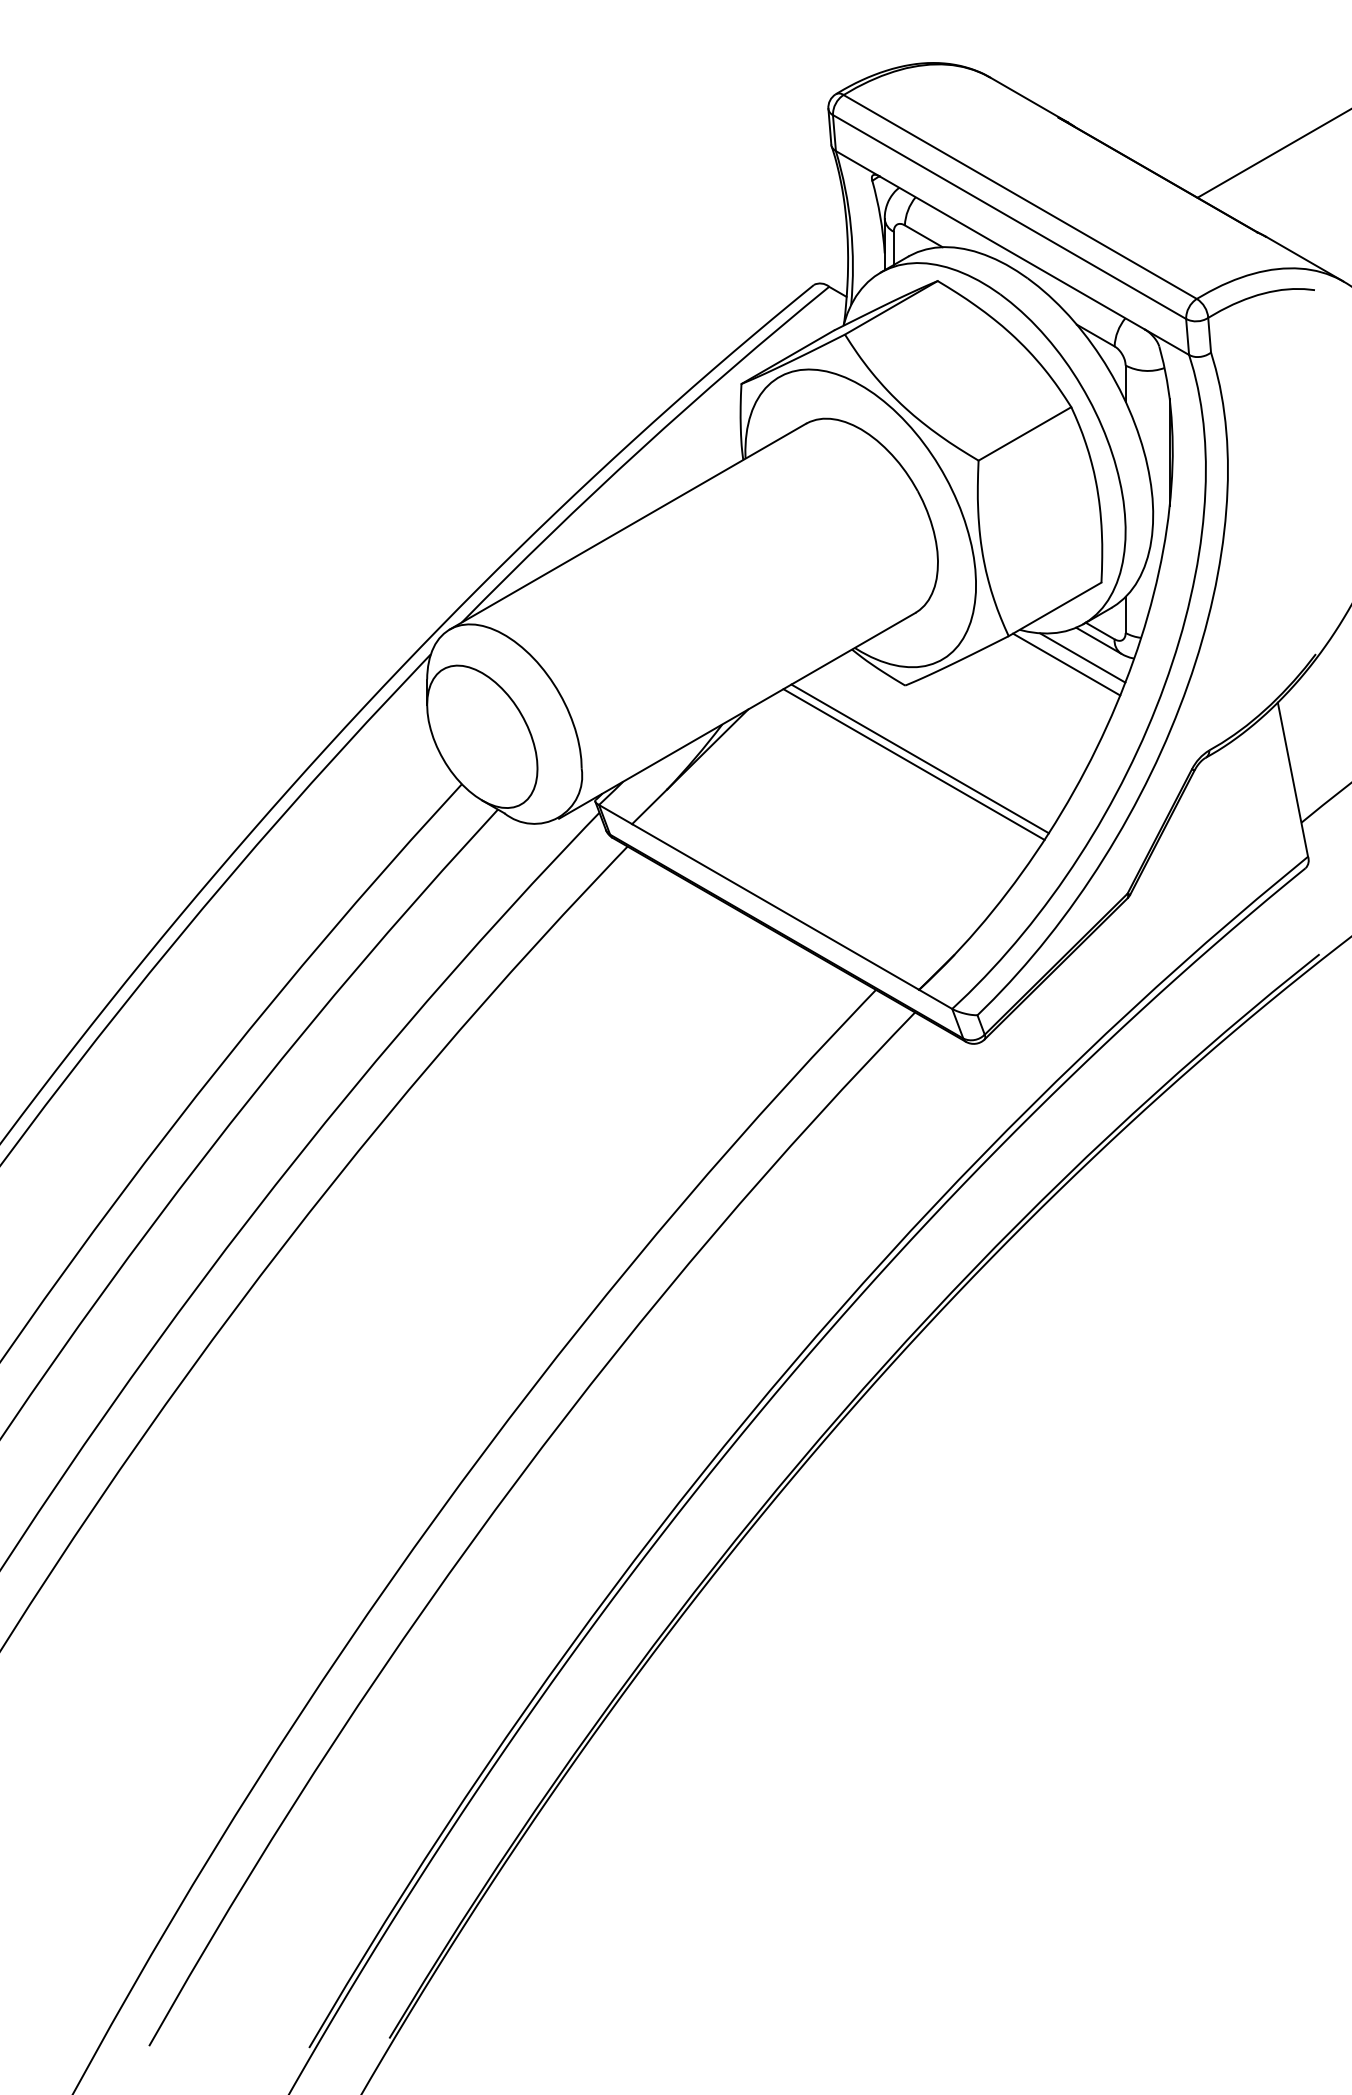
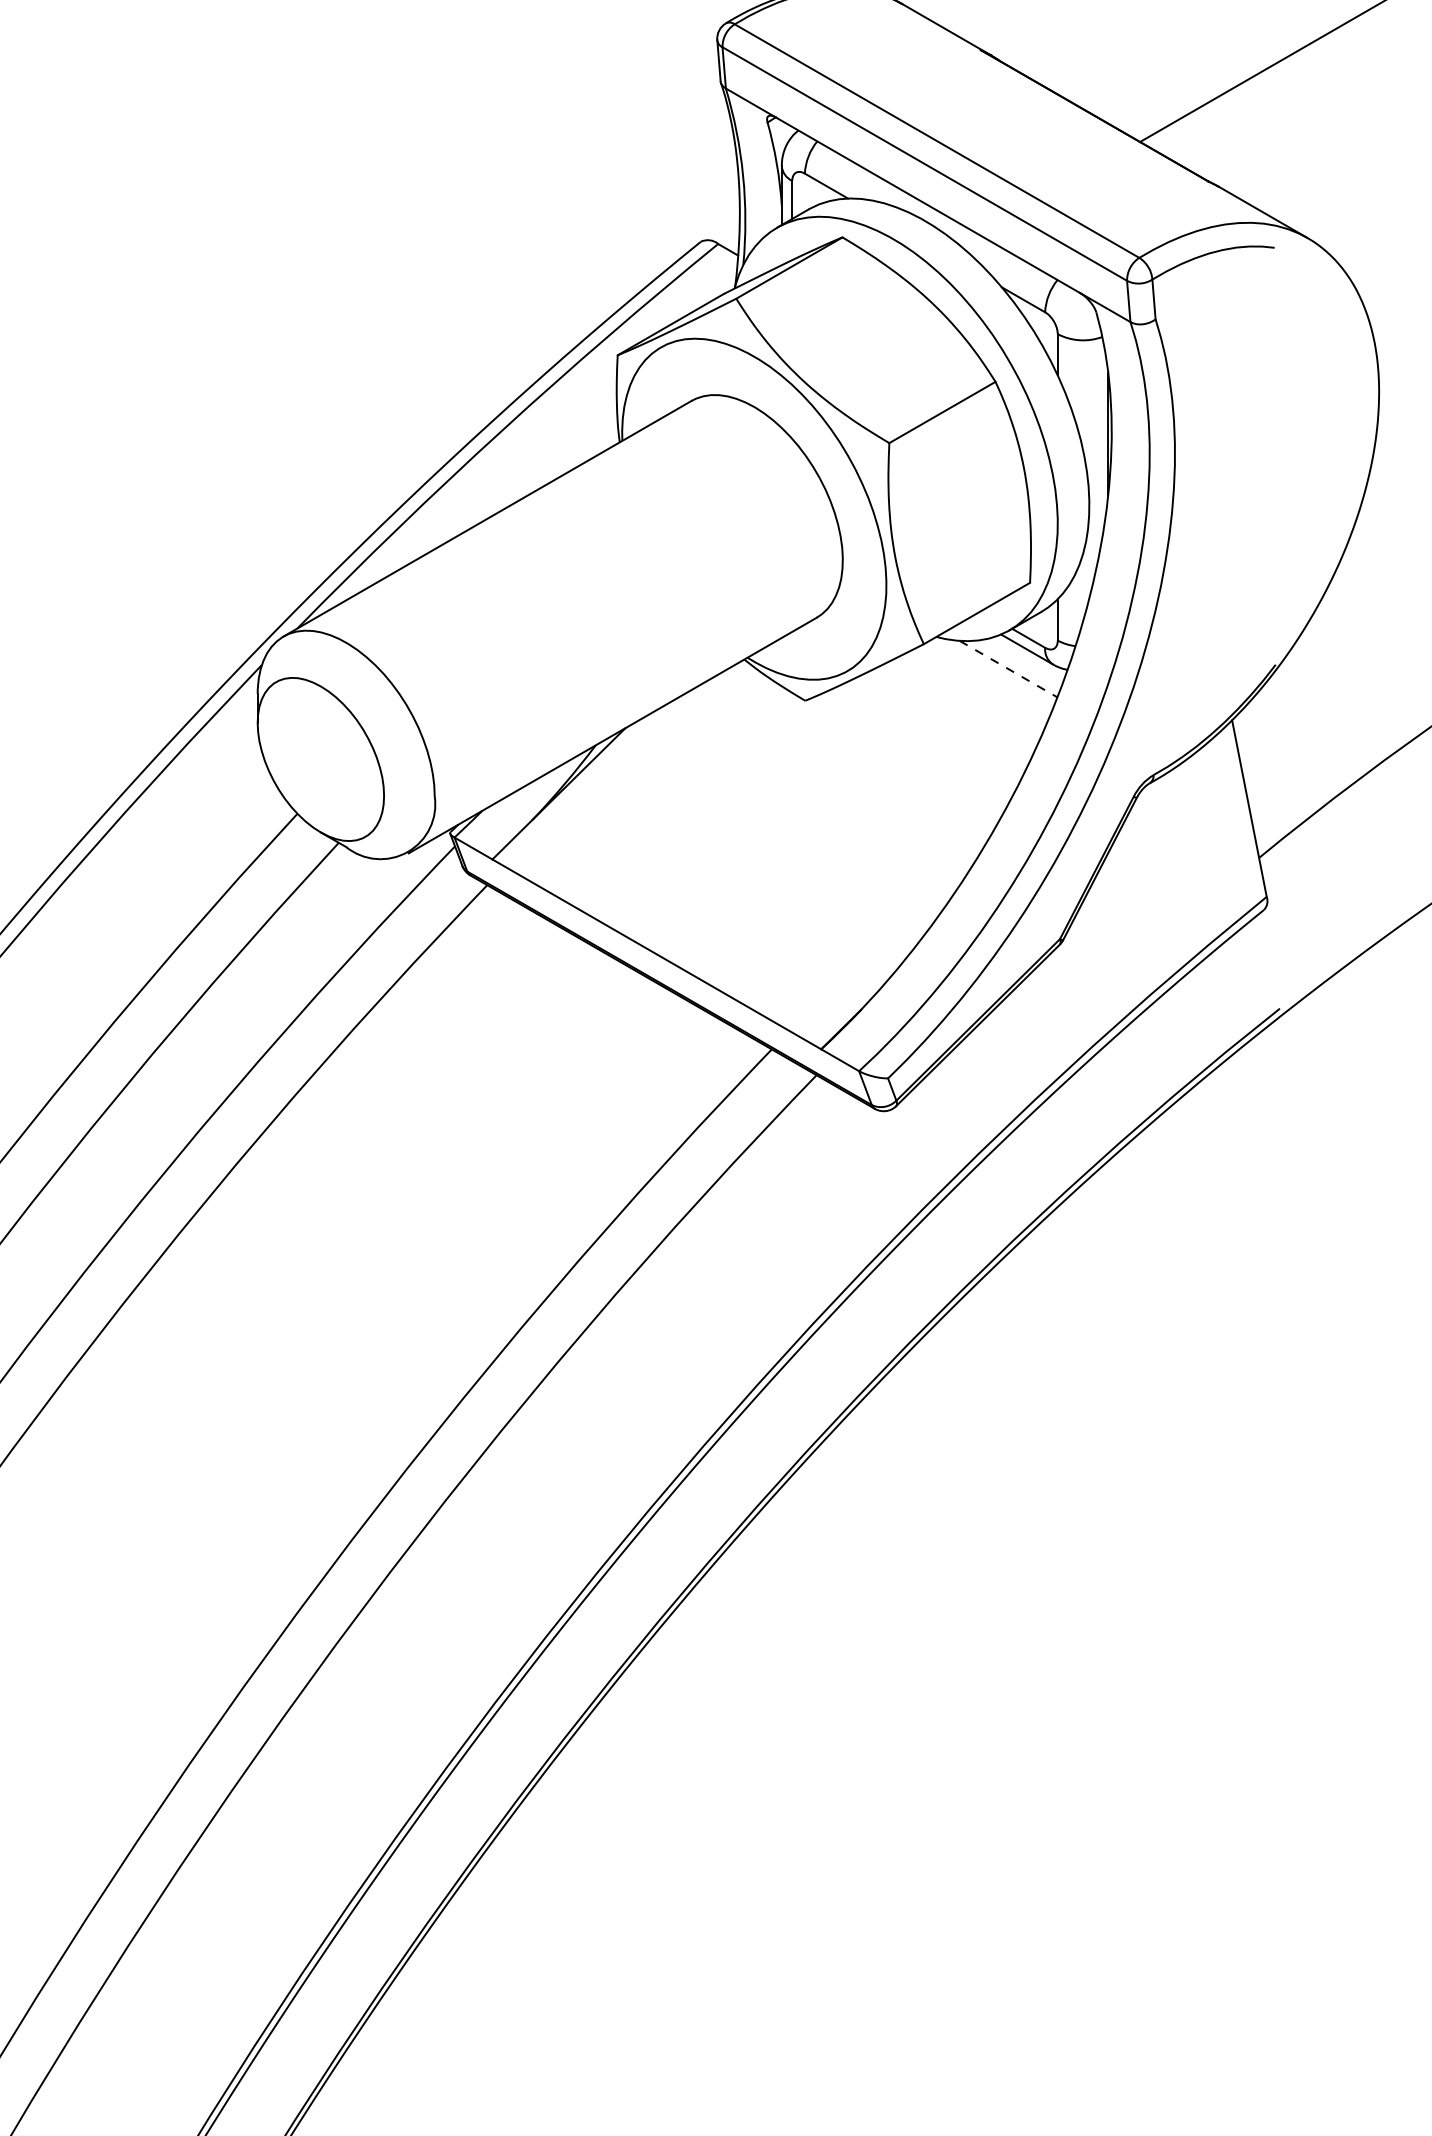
line: (1083, 658) -> (1009, 669), solid -> dashed
line: (1066, 664) -> (990, 676), removed
line: (919, 758) -> (821, 784), removed
line: (913, 764) -> (814, 791), removed

